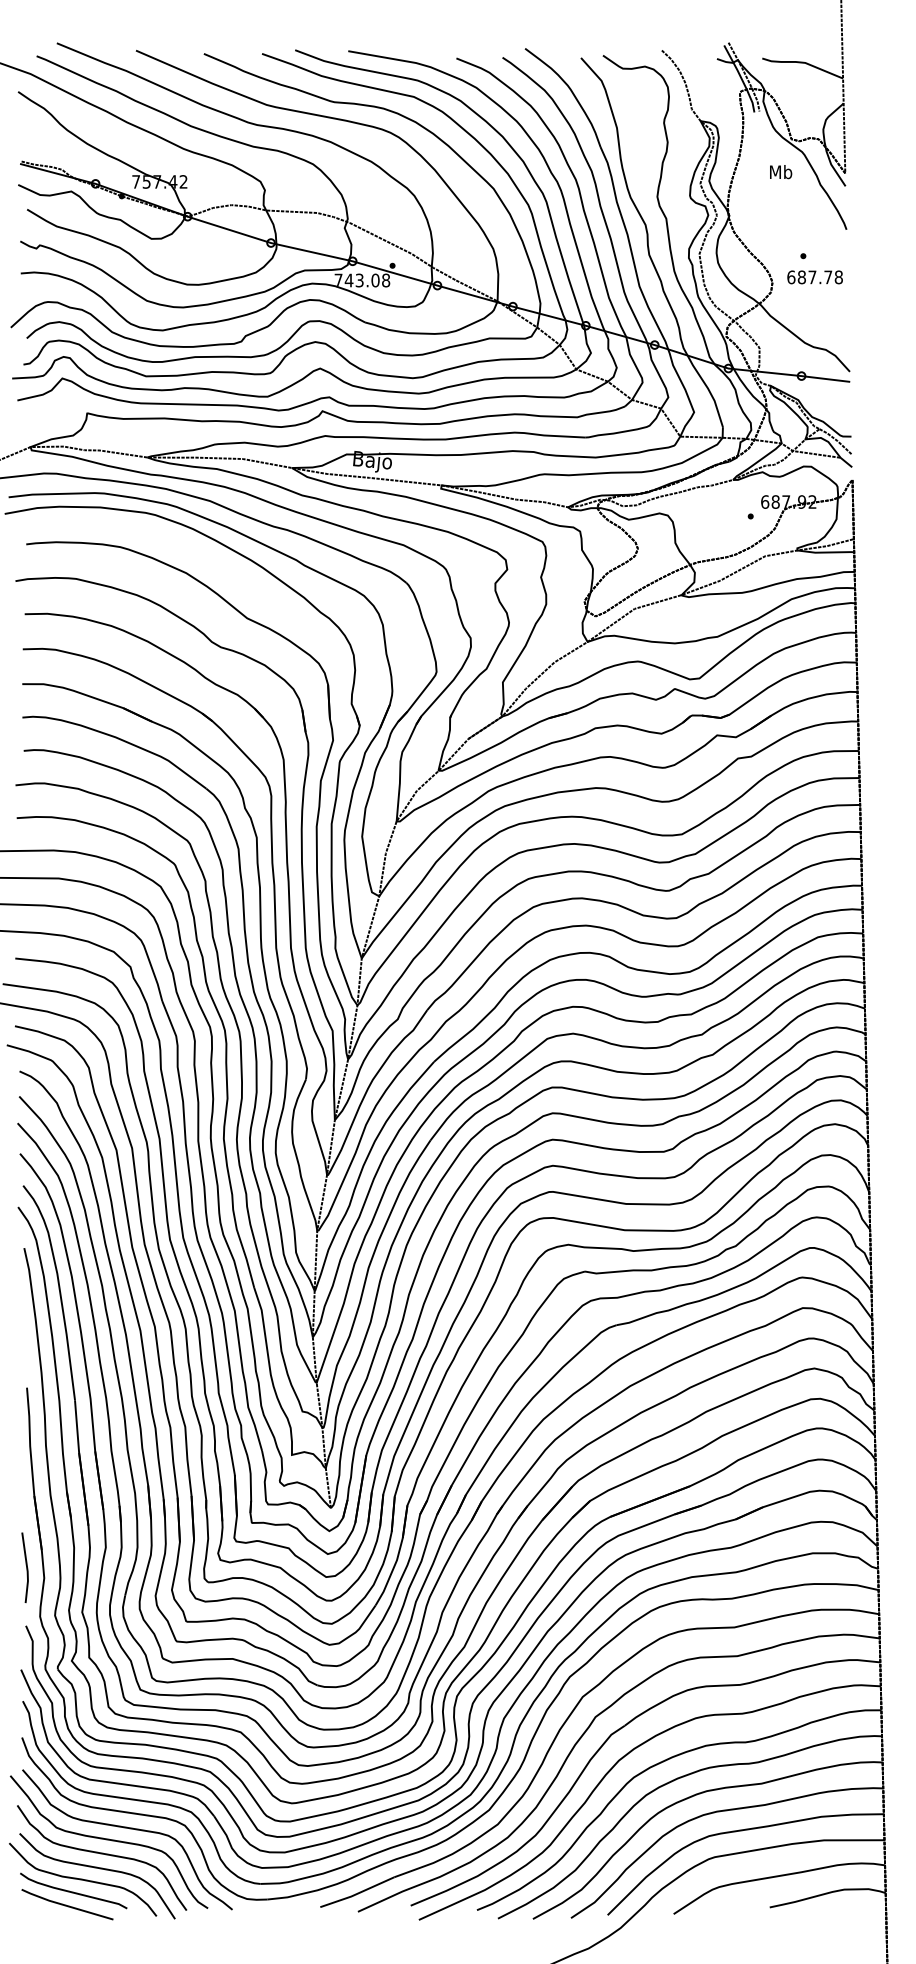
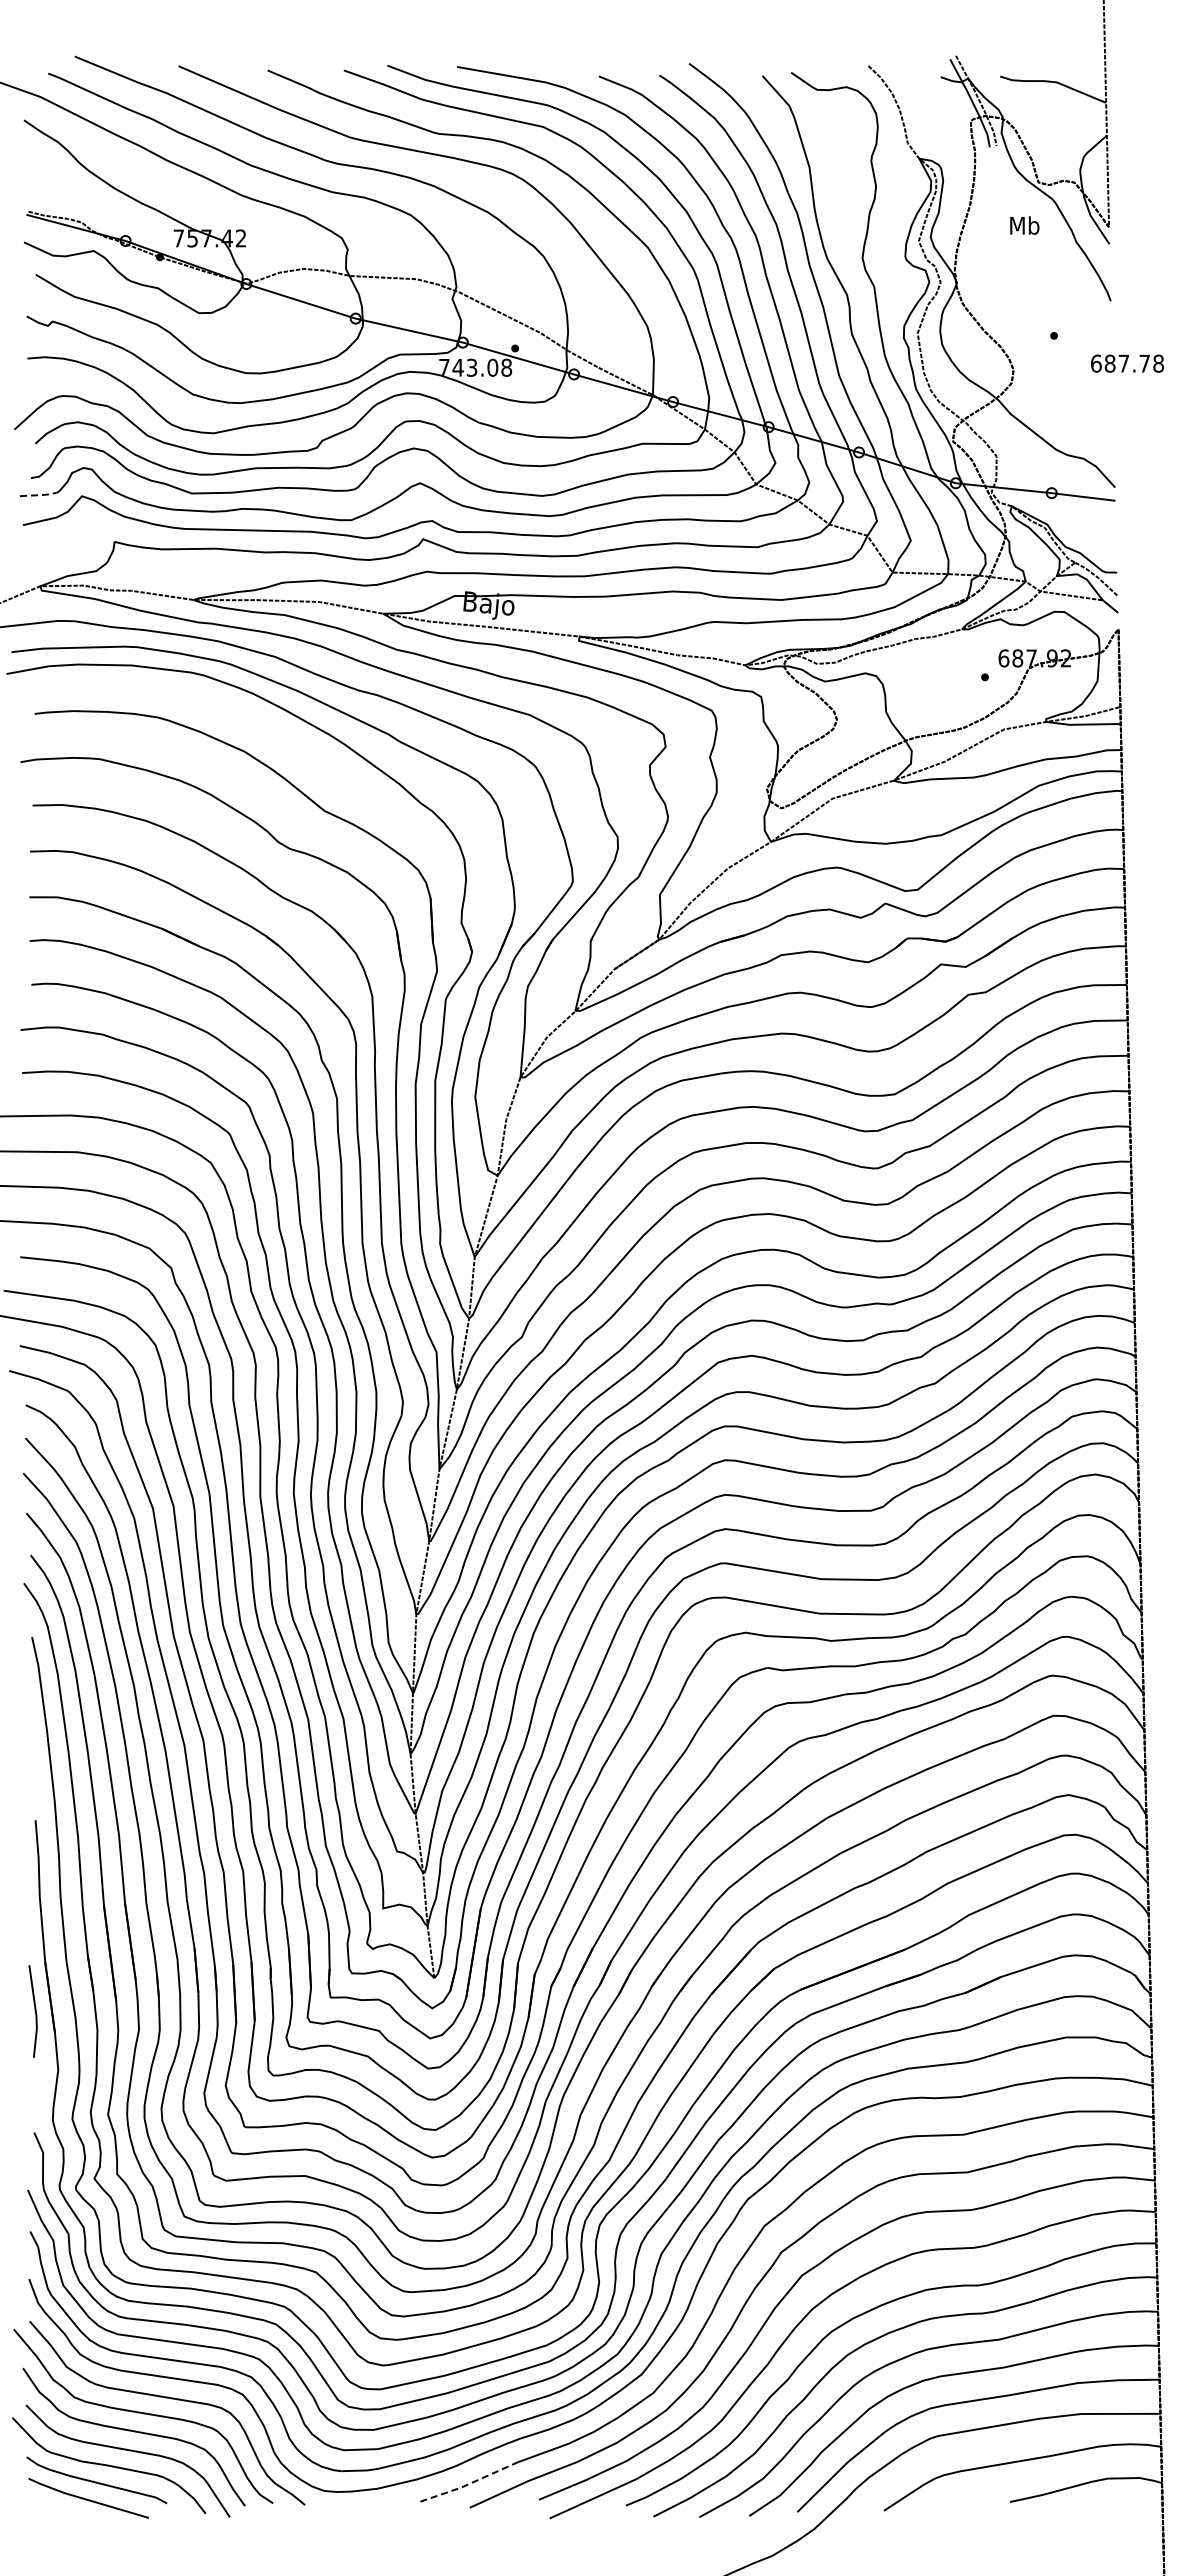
text: (815, 277) -> (1127, 363), moved
line: (29, 377) -> (39, 495), solid -> dashed
line: (26, 1567) -> (34, 2011), moved
line: (357, 1894) -> (469, 2484), solid -> dashed

